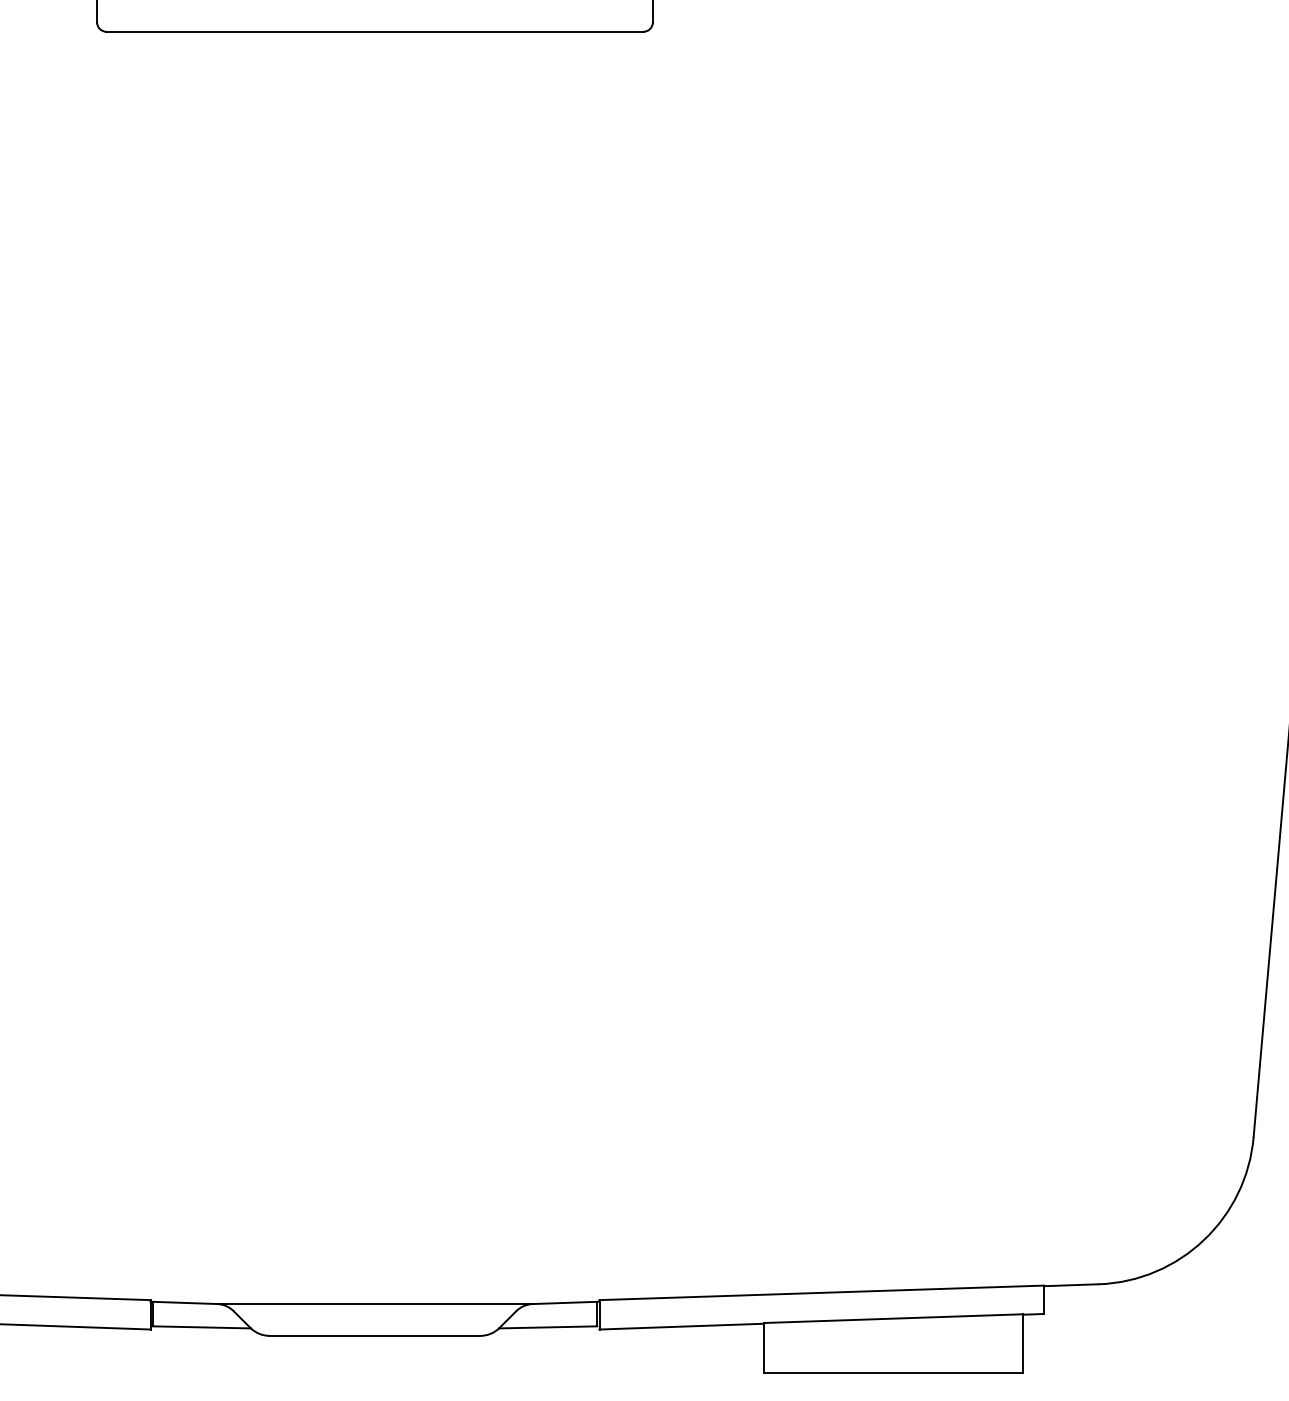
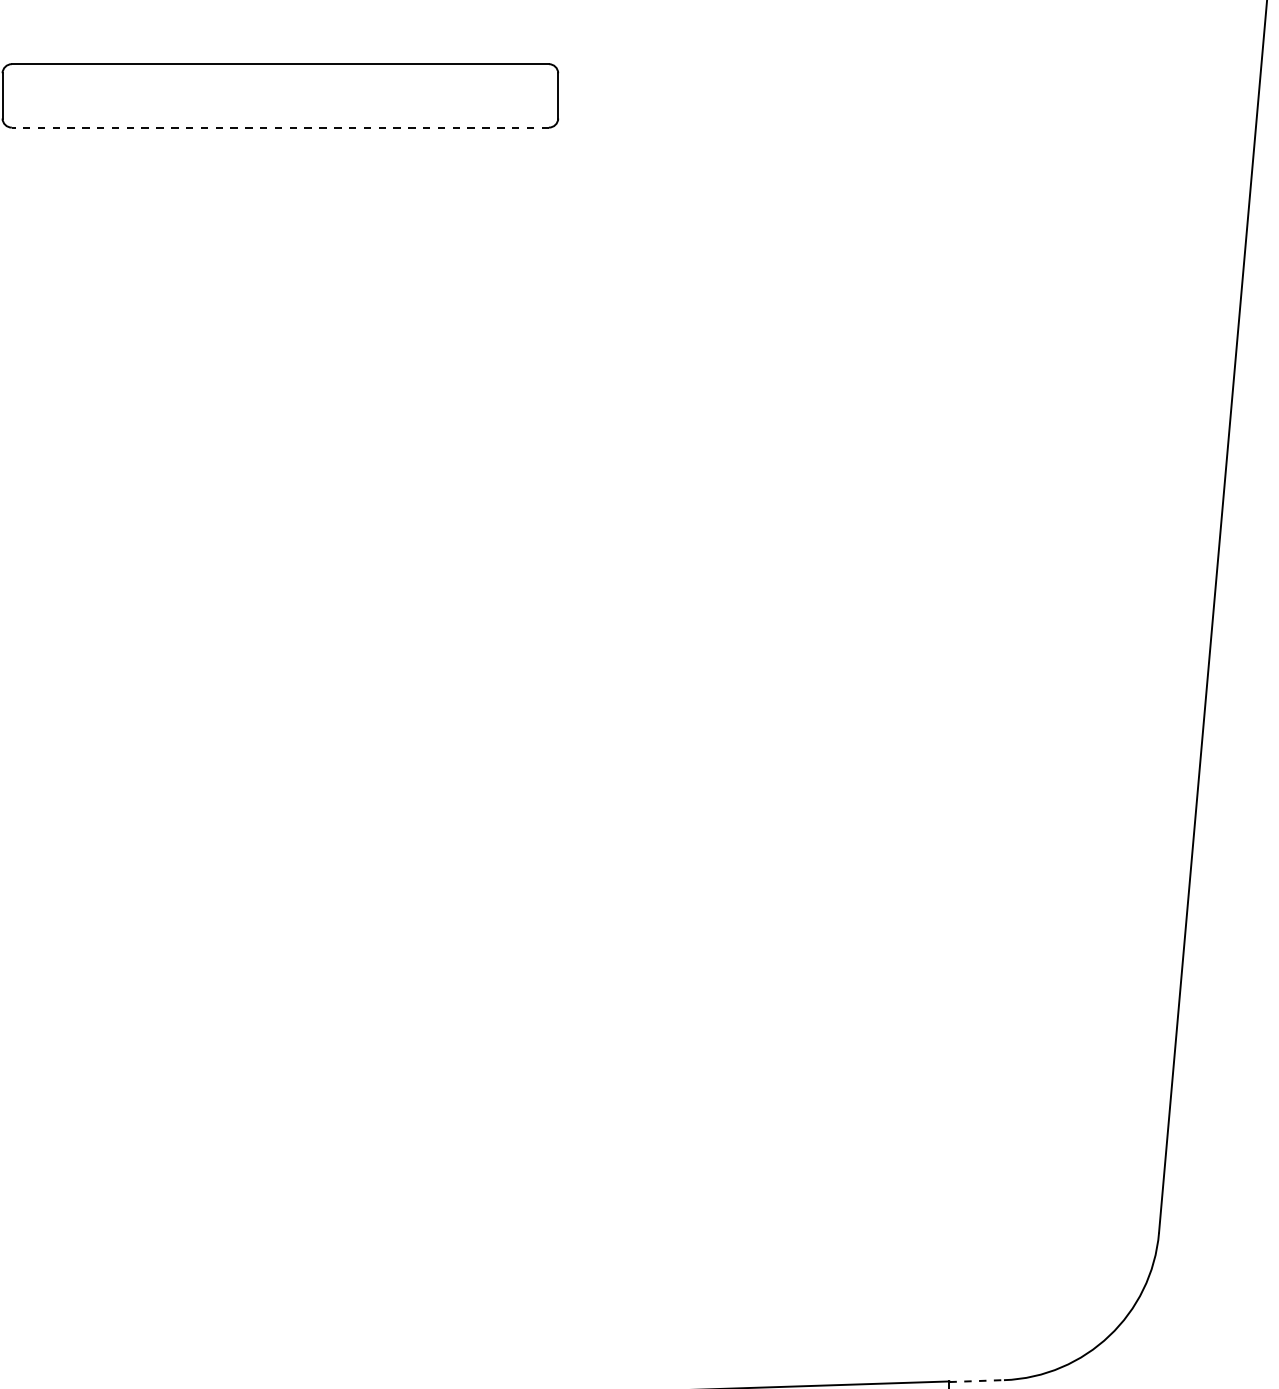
line: (375, 31) -> (280, 127), solid -> dashed
line: (1071, 1285) -> (976, 1381), solid -> dashed

